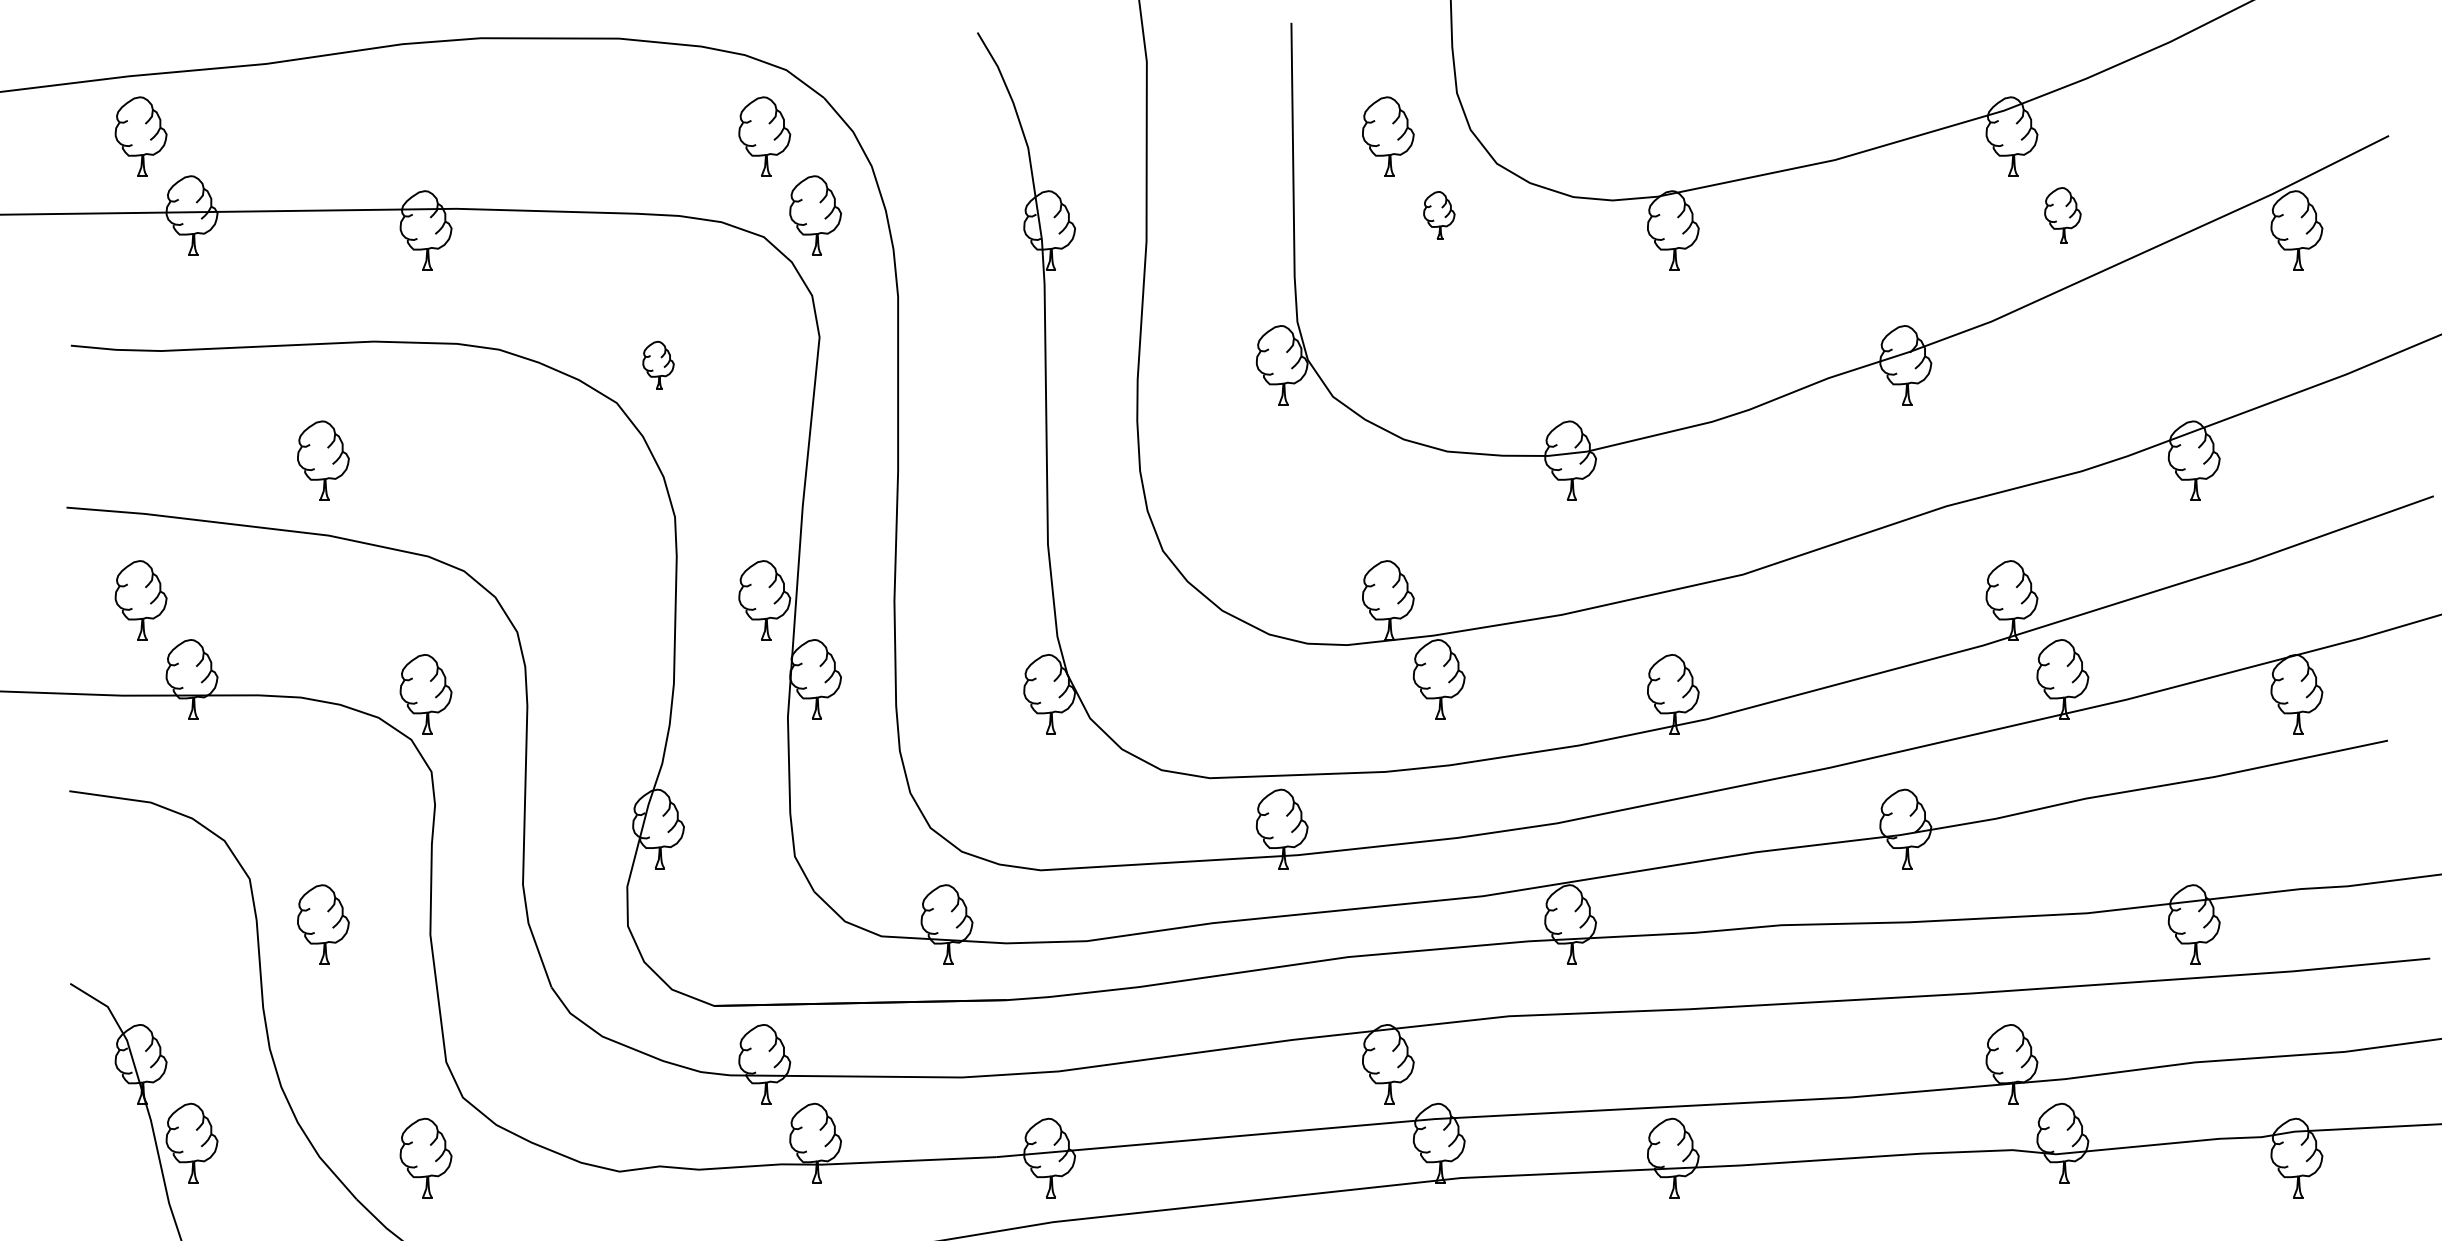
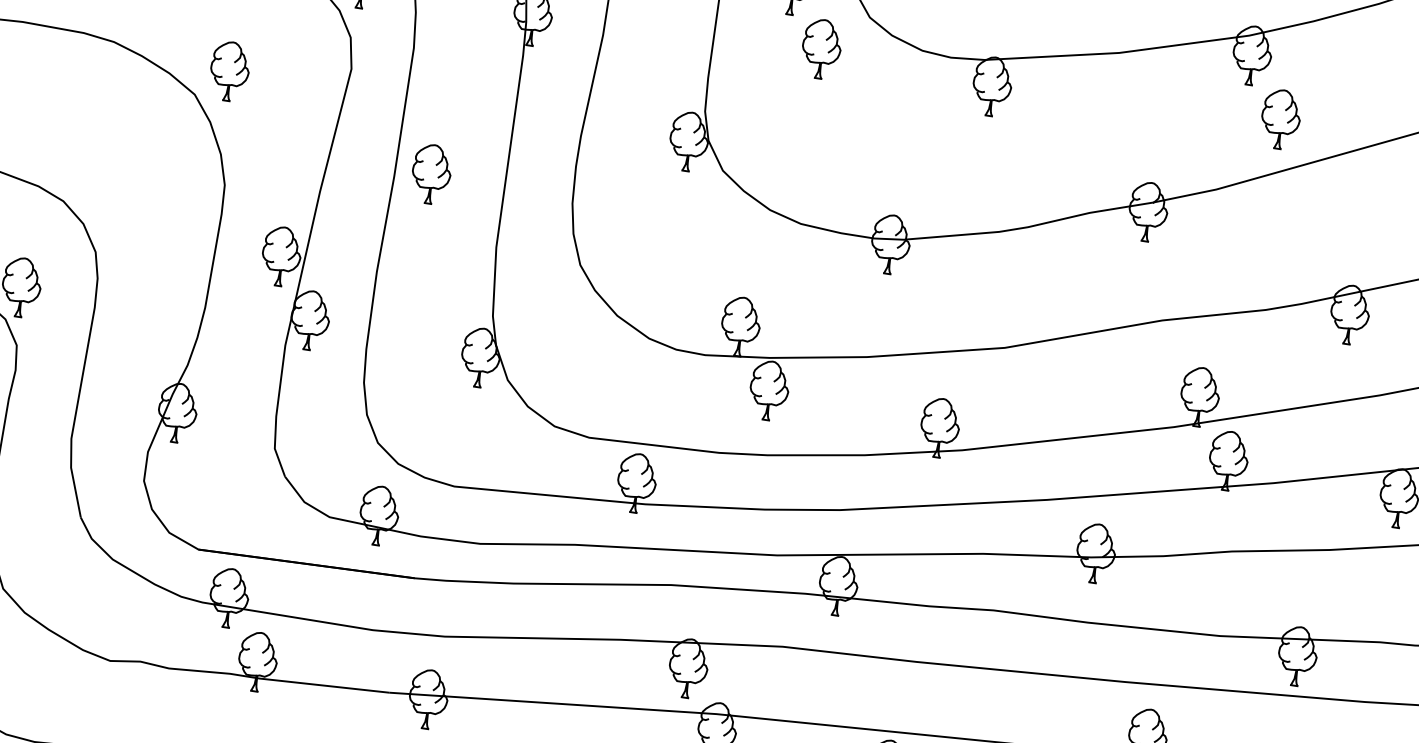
part: (1439, 215) -> (821, 49), size x1.67
part: (2062, 215) -> (1280, 119), size x1.43
part: (658, 365) -> (229, 71), size x1.67
part: (946, 460) -> (431, 174), added

